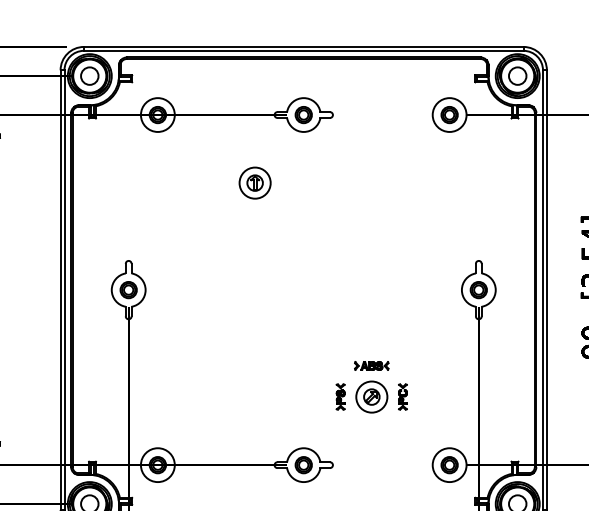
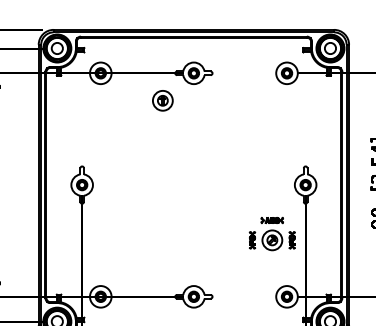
part: (254, 182) -> (162, 100), moved
part: (370, 386) -> (271, 233), moved

